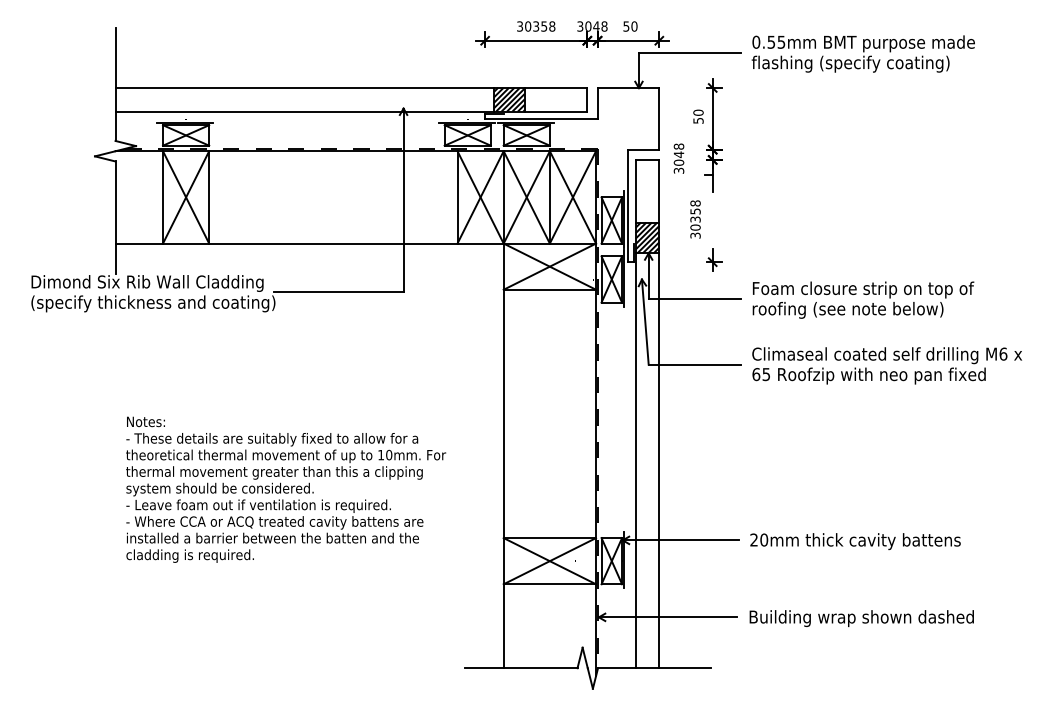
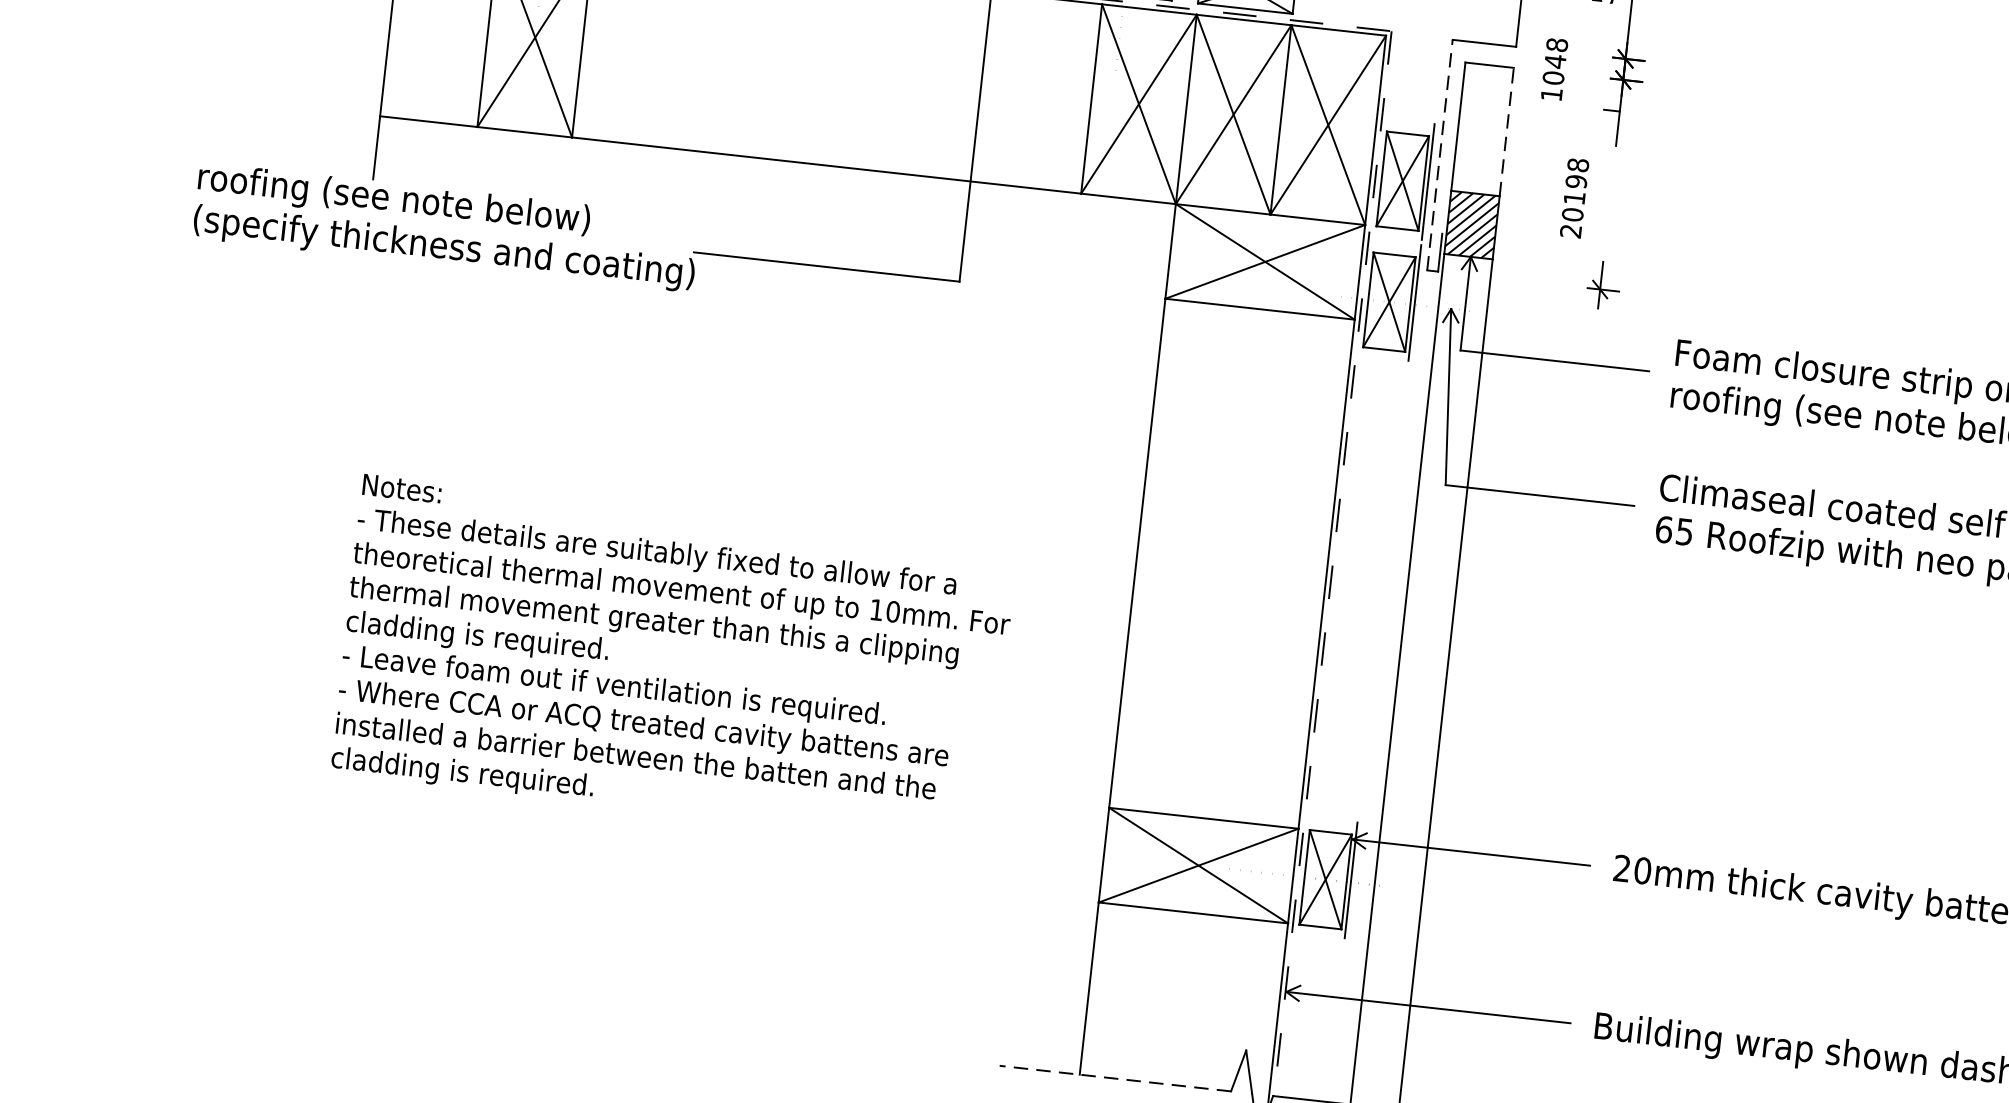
text: (678, 170) -> (1550, 93), 3048 -> 1048
line: (659, 190) -> (1507, 130), solid -> dashed
line: (628, 205) -> (1440, 154), solid -> dashed
text: (695, 223) -> (1573, 206), 30358 -> 20198
text: (147, 283) -> (436, 205), Dimond Six Rib Wall Cladding -> roofing (see note below)
text: (219, 489) -> (537, 643), system should be considered. -> cladding is required.
line: (520, 668) -> (1114, 1078), solid -> dashed

